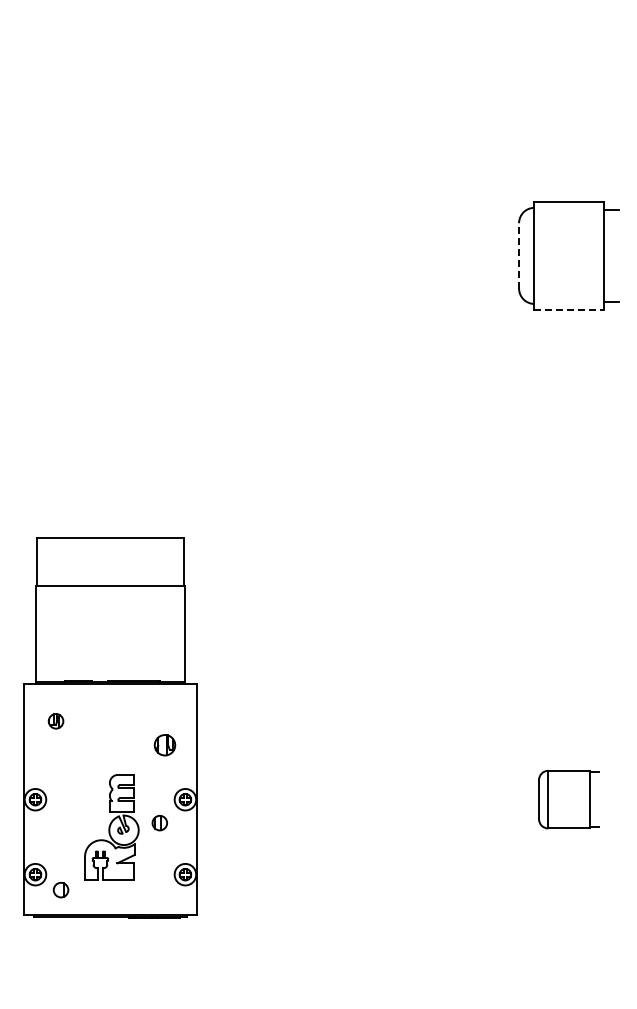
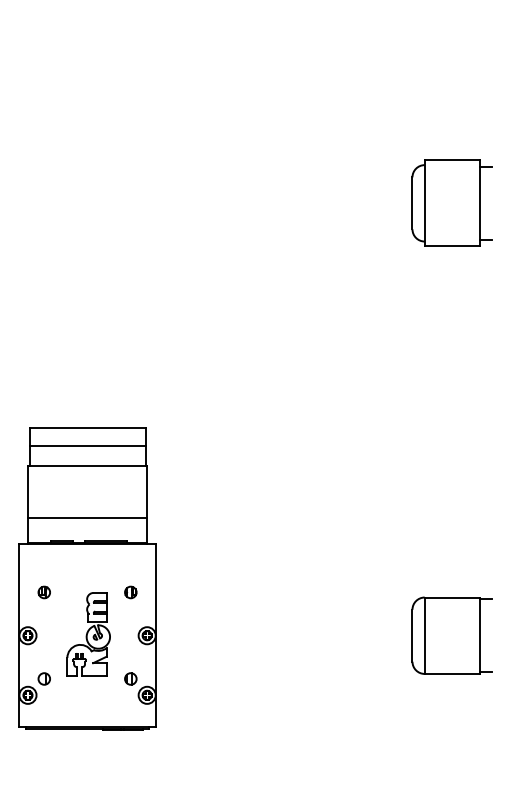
line: (519, 255) -> (412, 203), dashed -> solid
line: (569, 309) -> (452, 245), dashed -> solid
line: (110, 561) -> (87, 446), added
line: (110, 651) -> (87, 517), added
part: (55, 721) -> (43, 592), moved
part: (164, 745) -> (130, 592), size x0.71
part: (568, 799) -> (451, 635), size x1.67
part: (159, 823) -> (130, 679), moved
part: (111, 827) -> (88, 634), moved
part: (60, 890) -> (43, 679), moved

